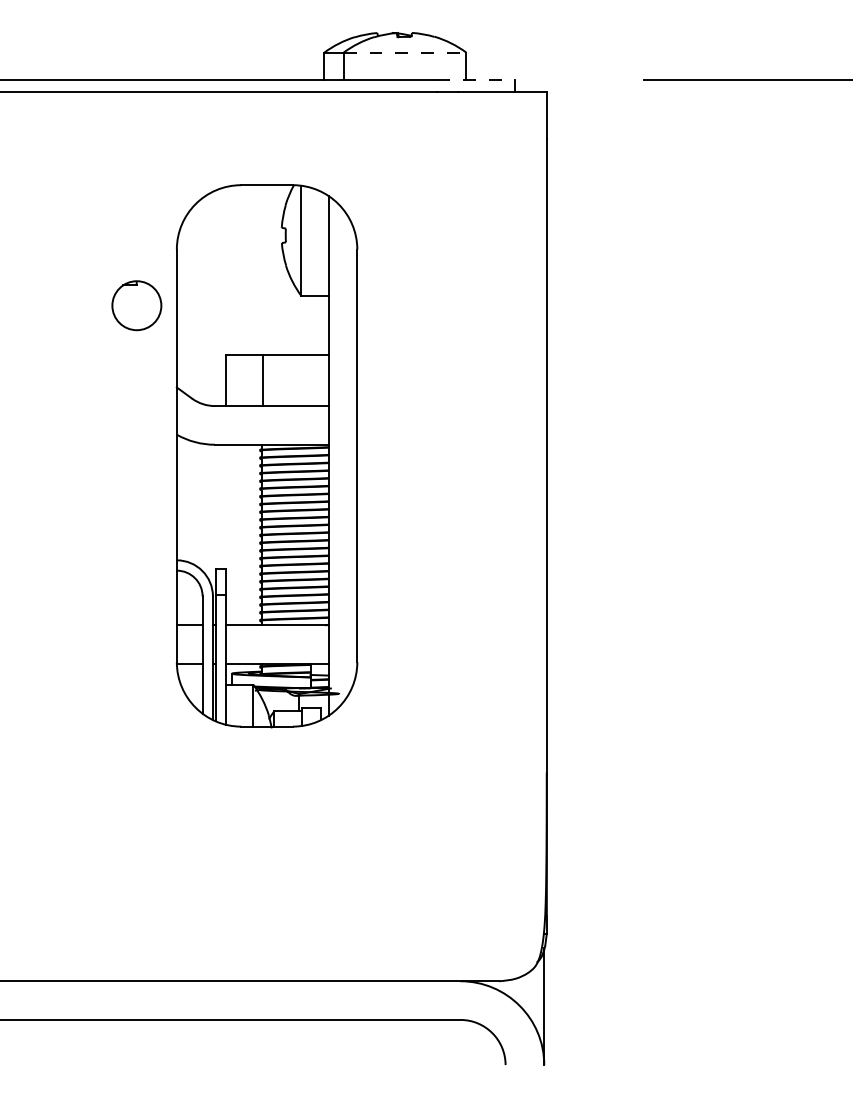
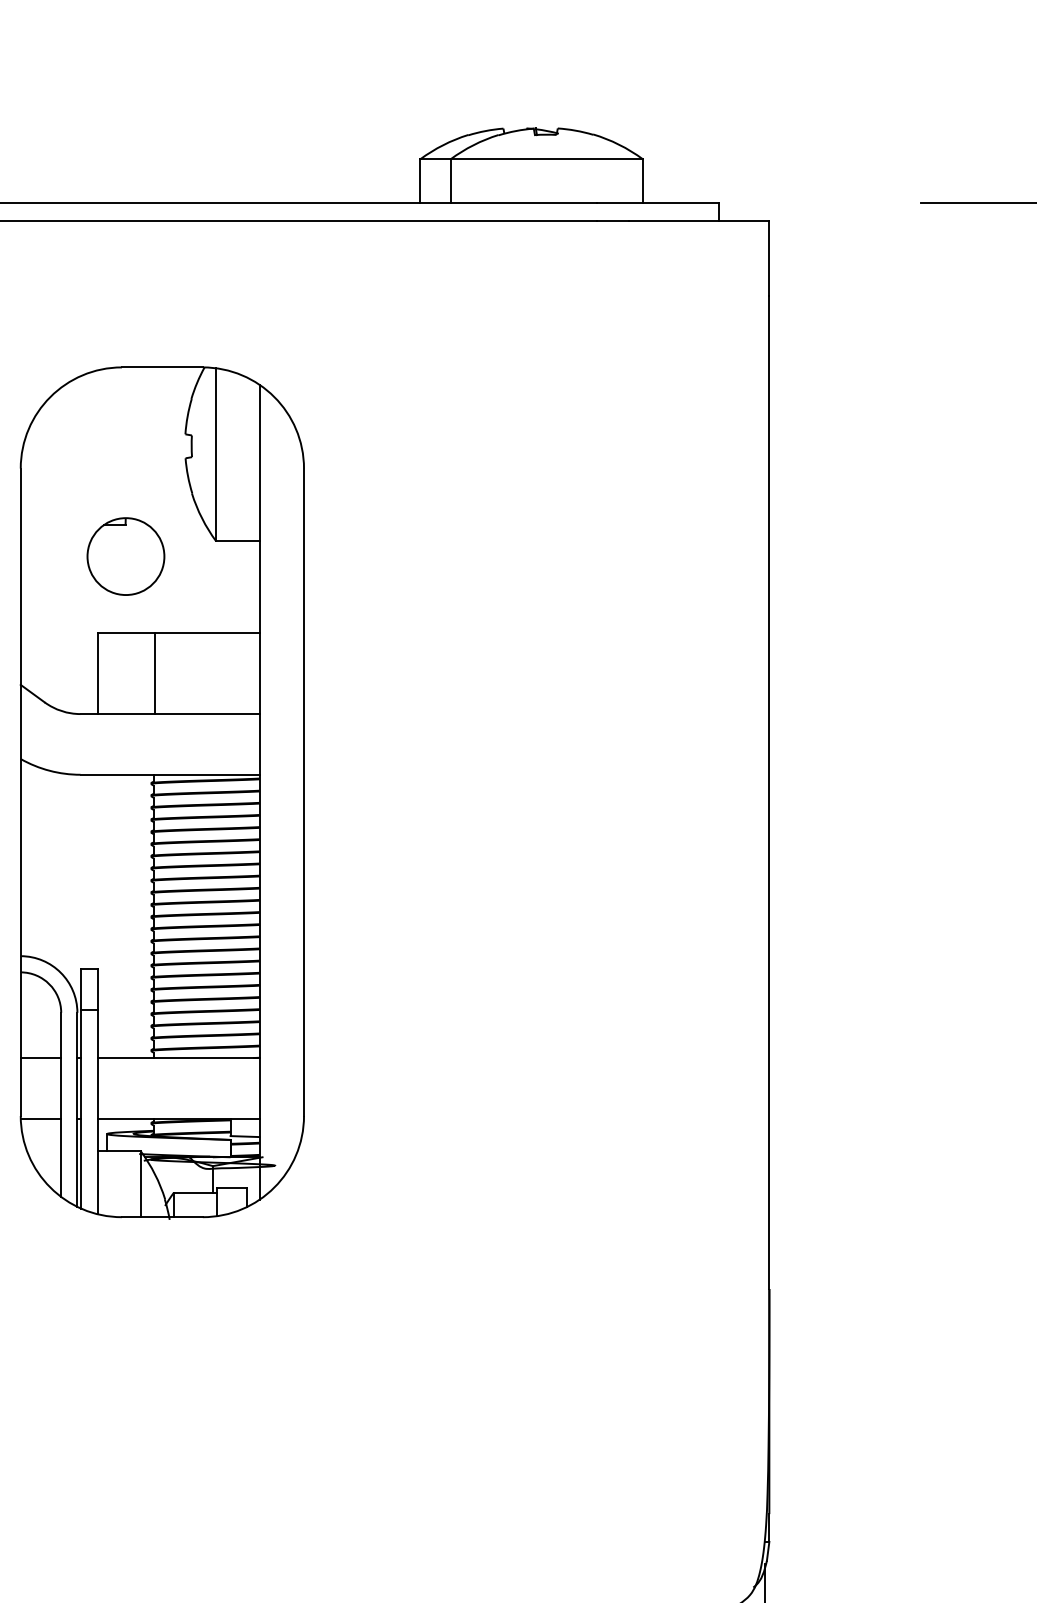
line: (405, 52) -> (547, 159), dashed -> solid
line: (475, 80) -> (657, 203), dashed -> solid
part: (266, 456) -> (161, 793), moved

